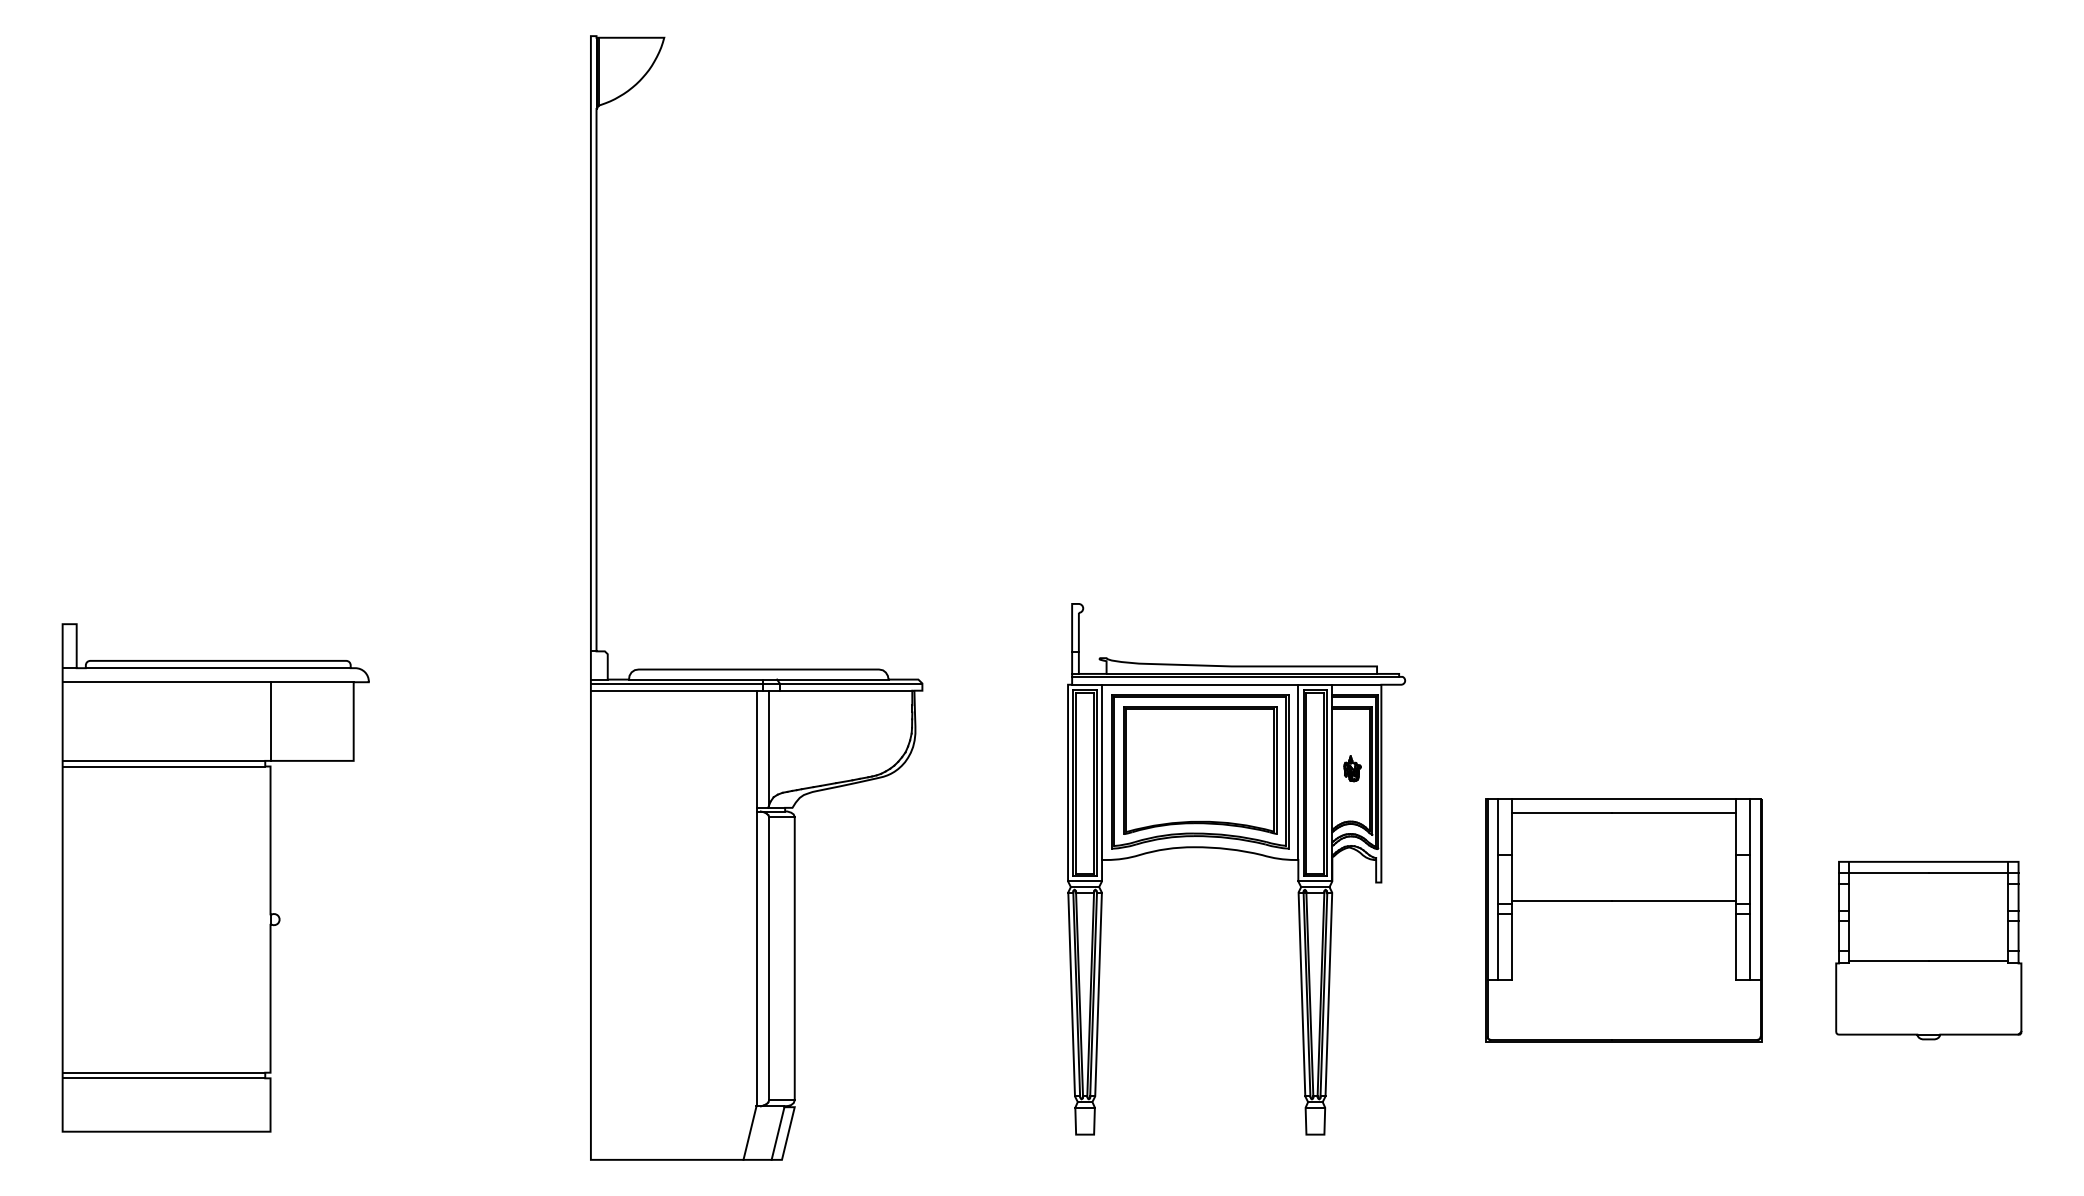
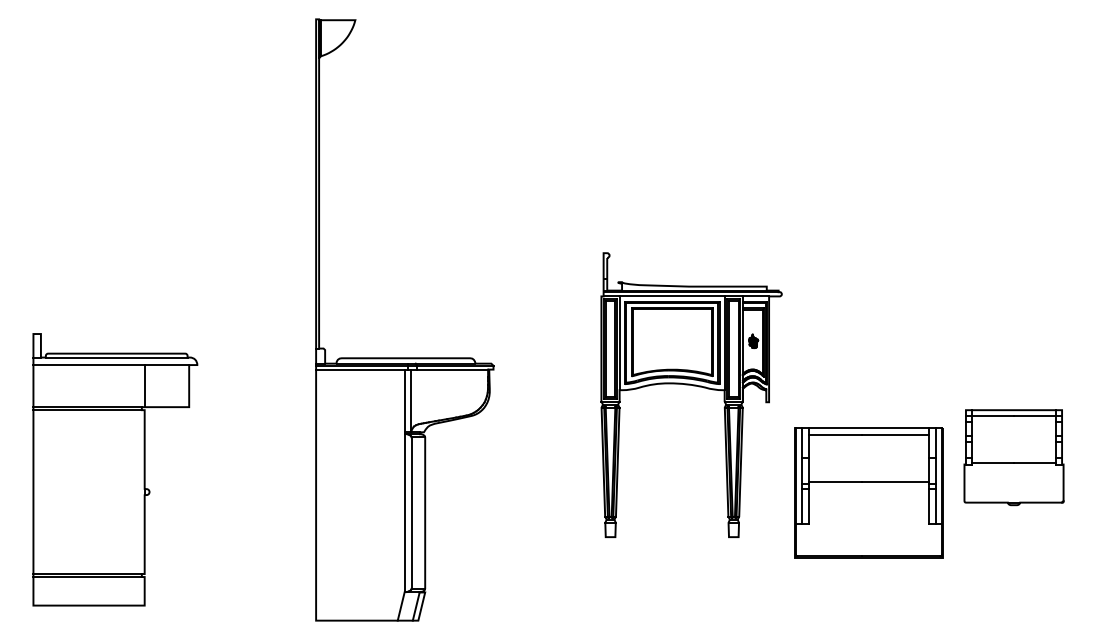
part: (1240, 853) -> (693, 386), moved
part: (1927, 950) -> (1013, 457), moved

